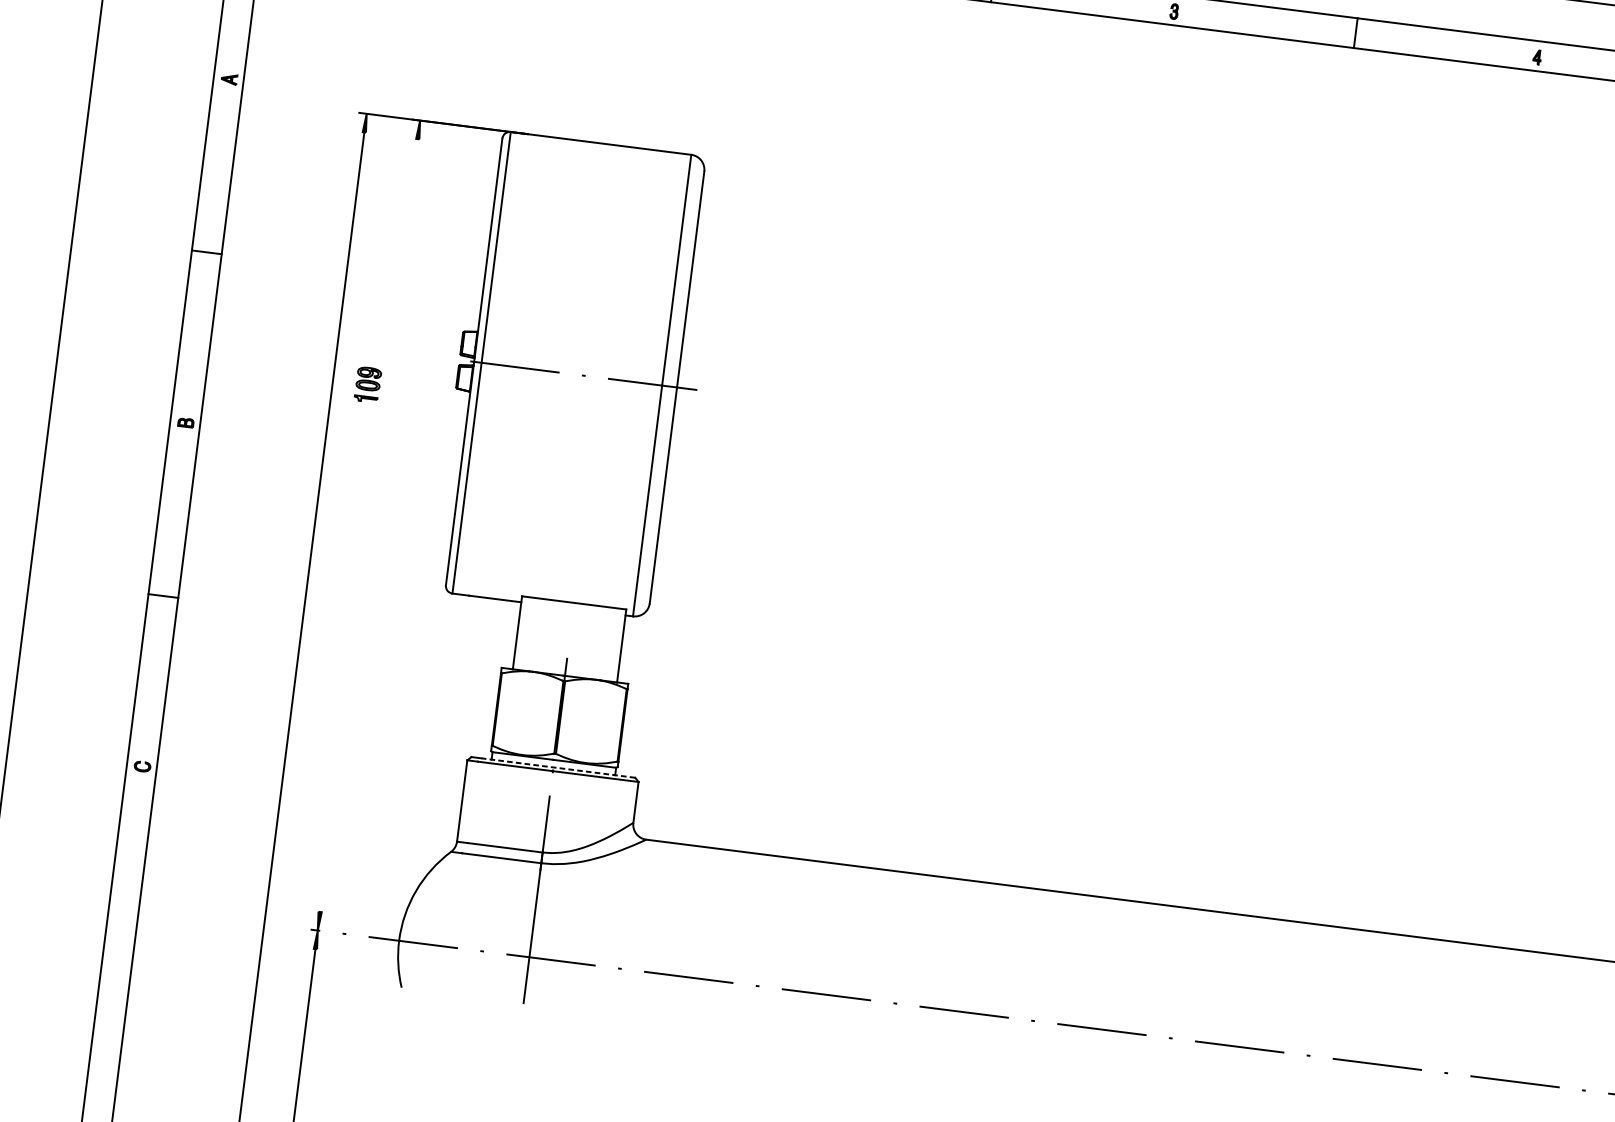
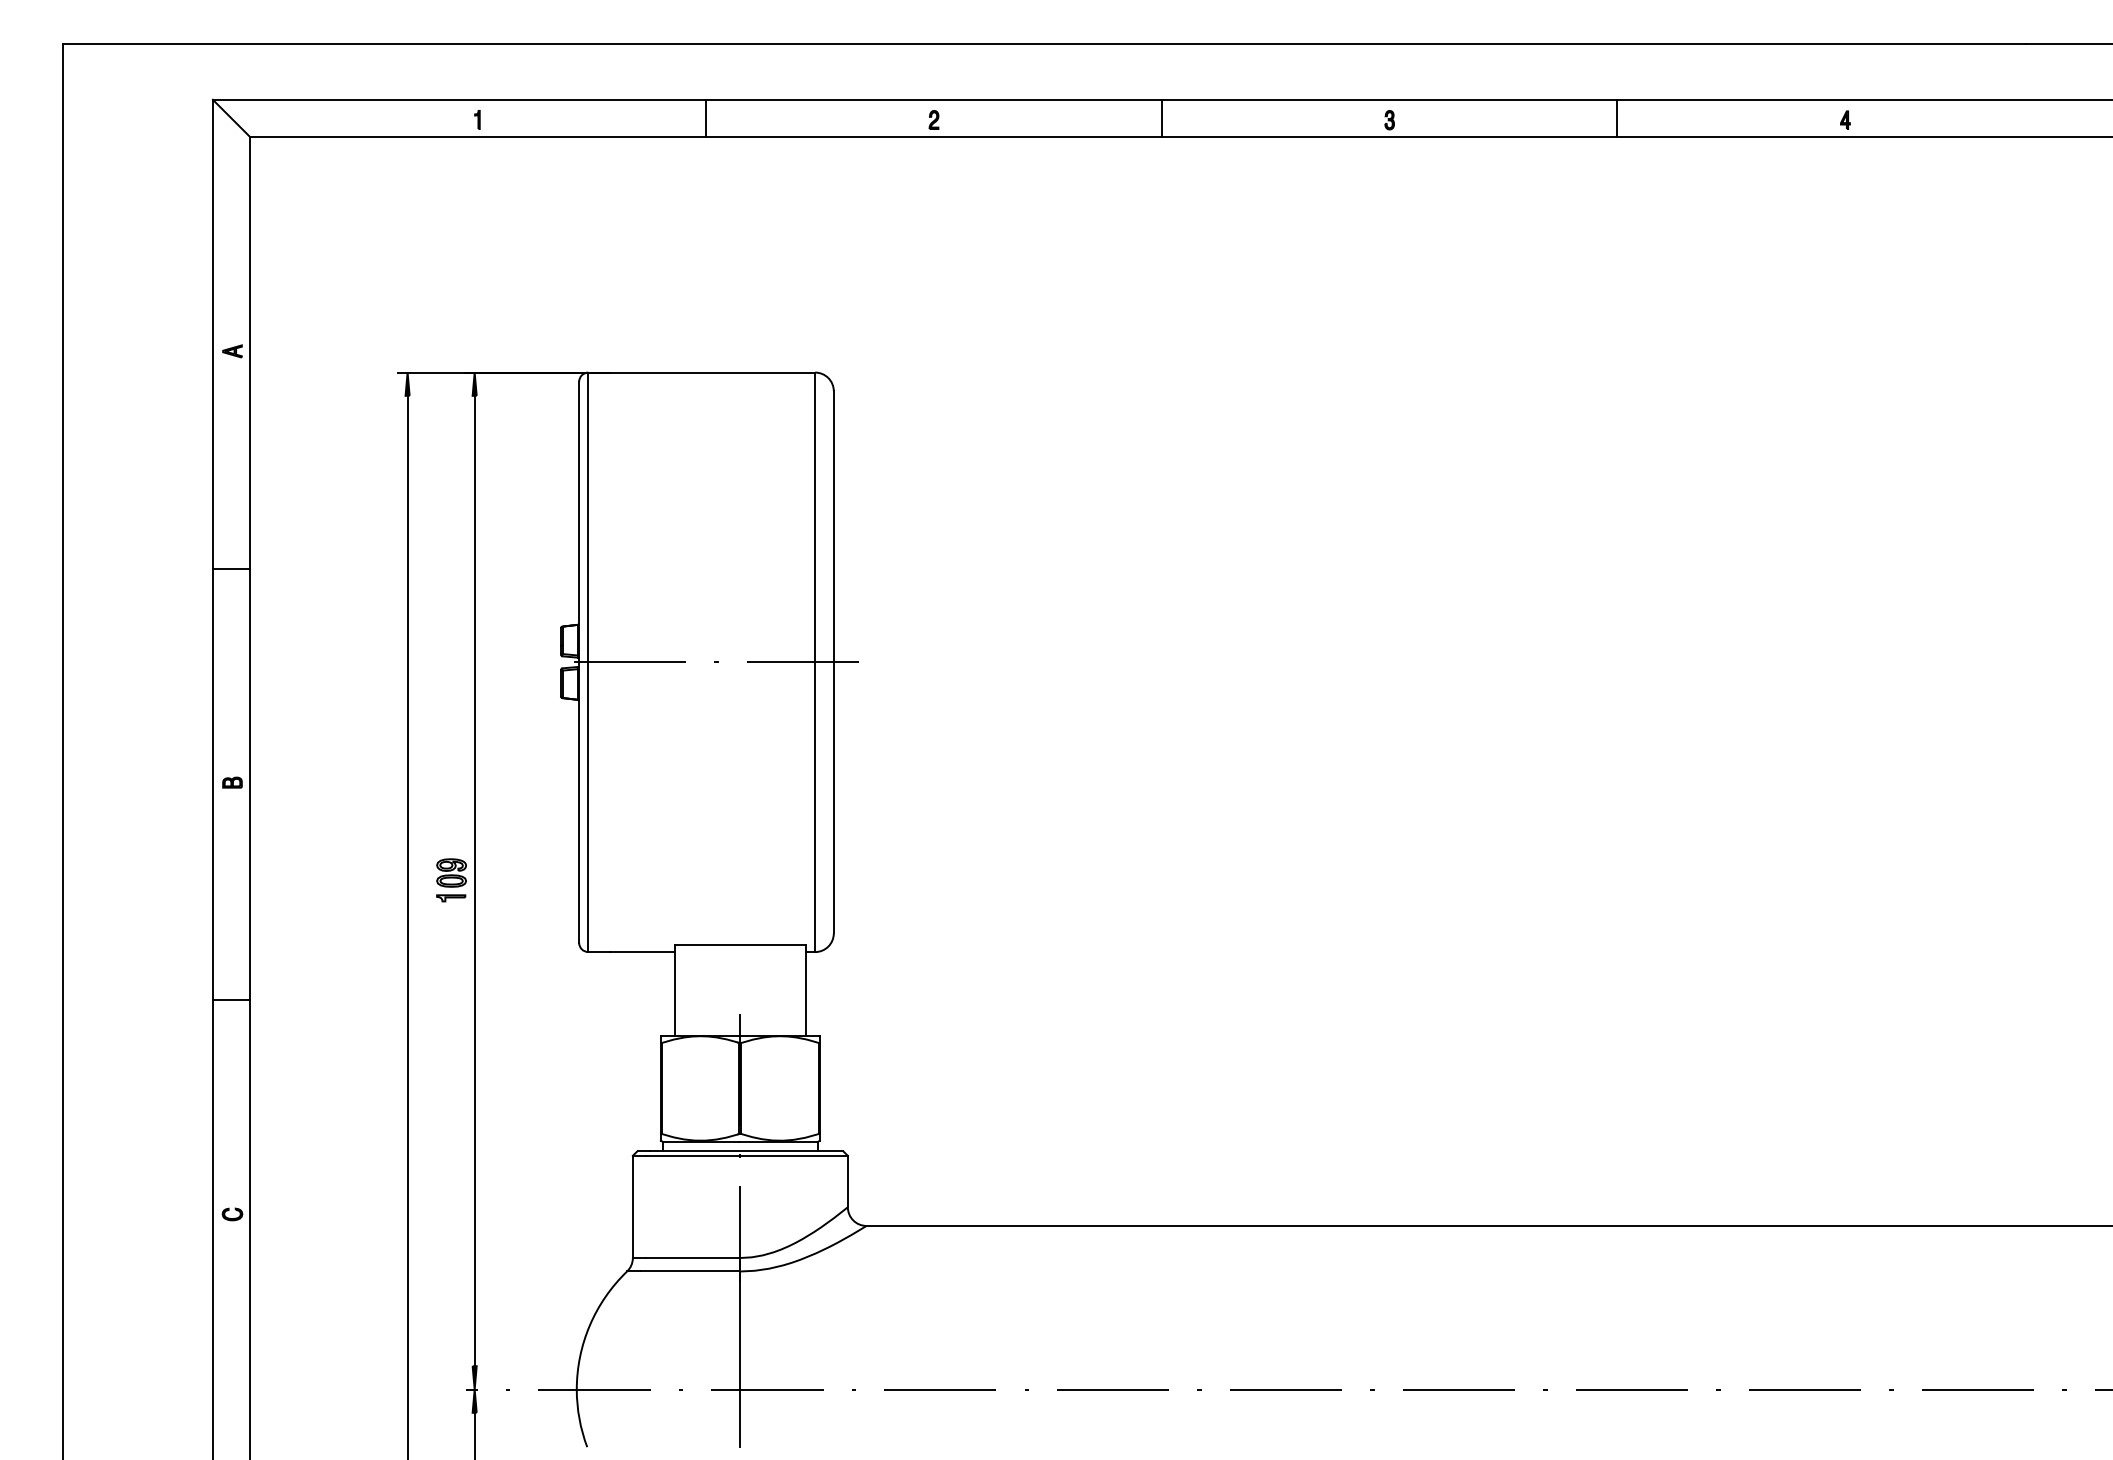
part: (367, 384) -> (451, 880), moved
line: (368, 525) -> (474, 880), added
line: (558, 768) -> (746, 1151), dashed -> solid

